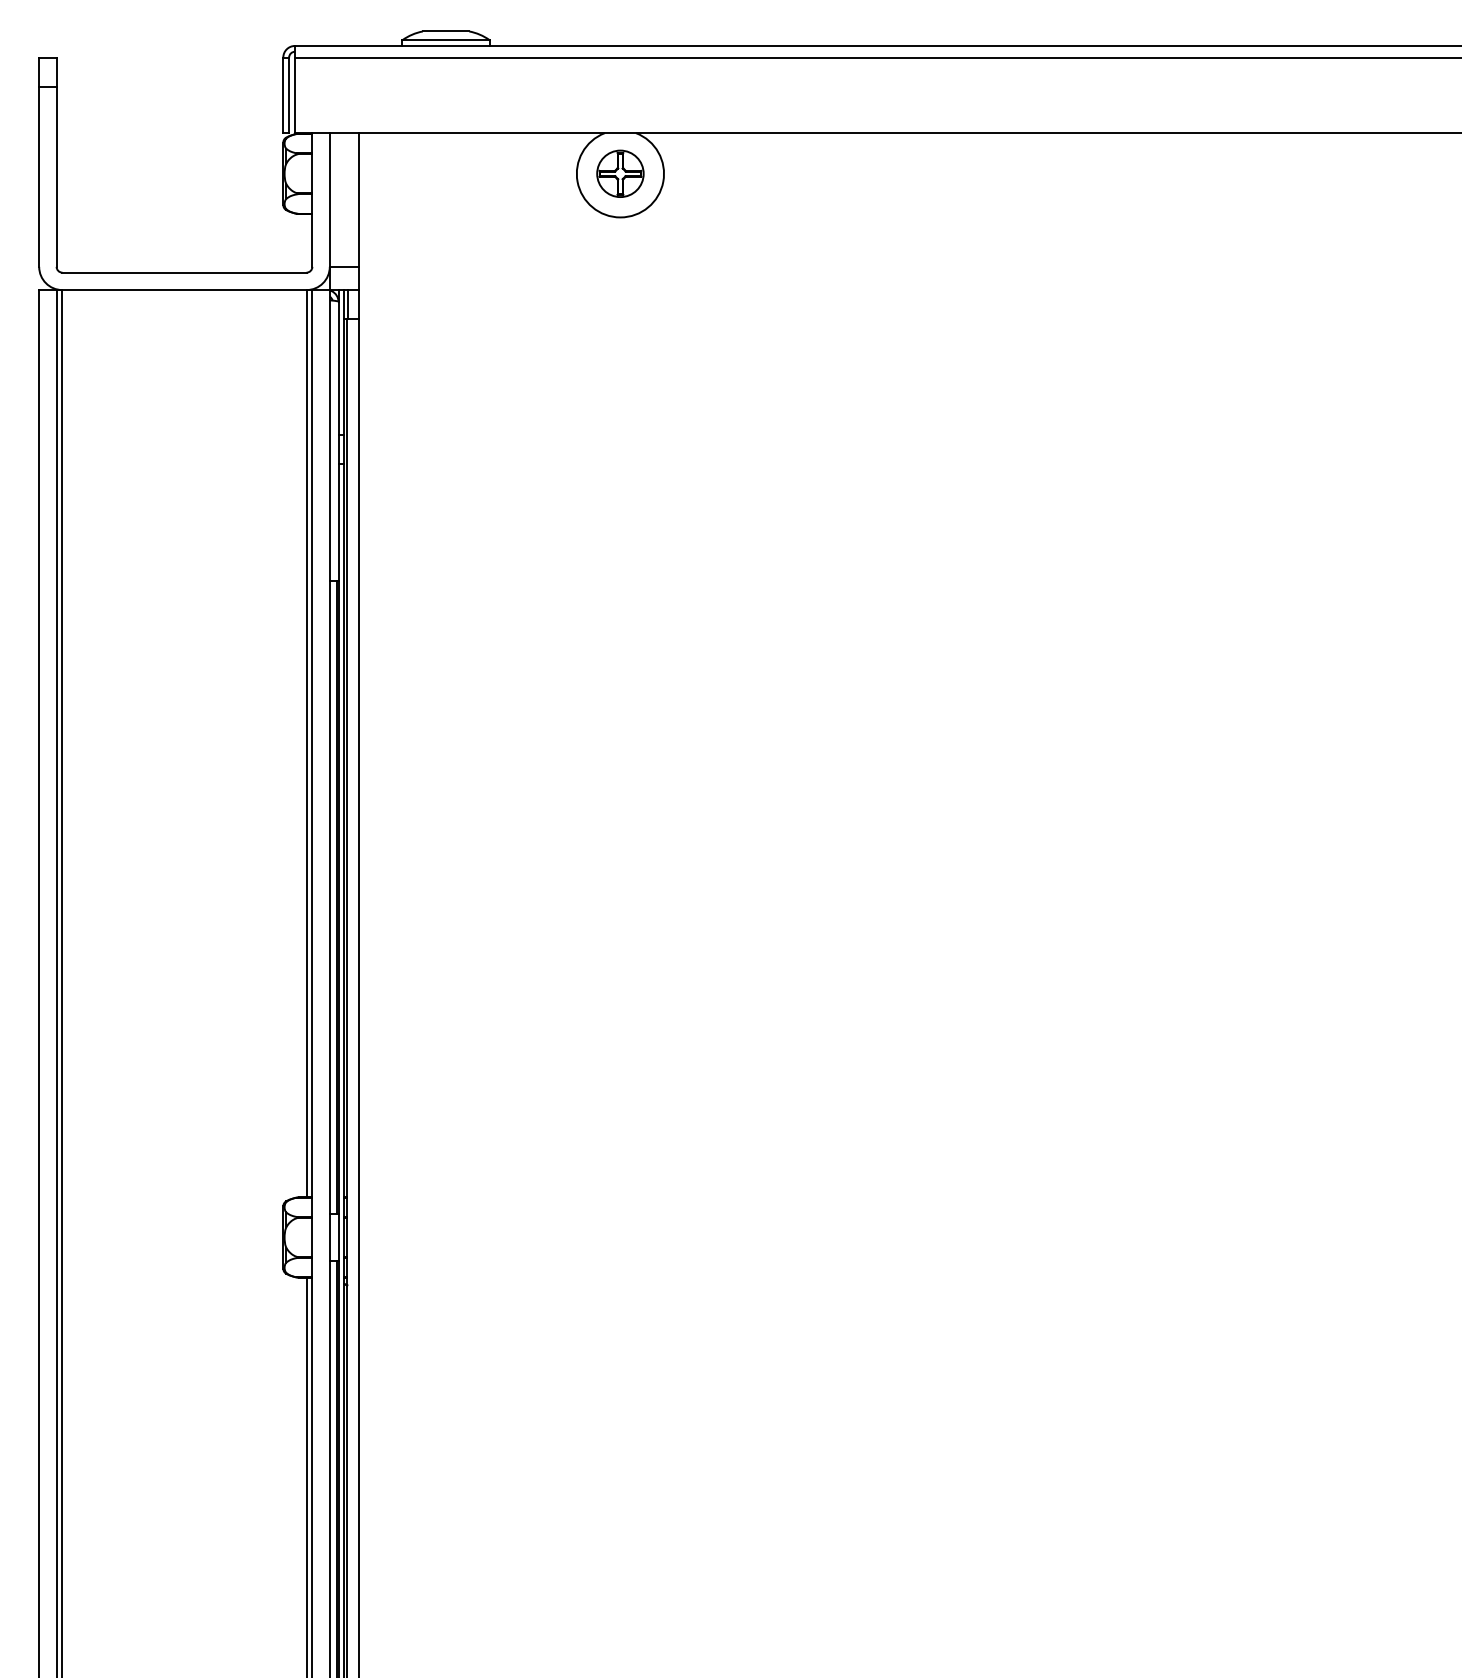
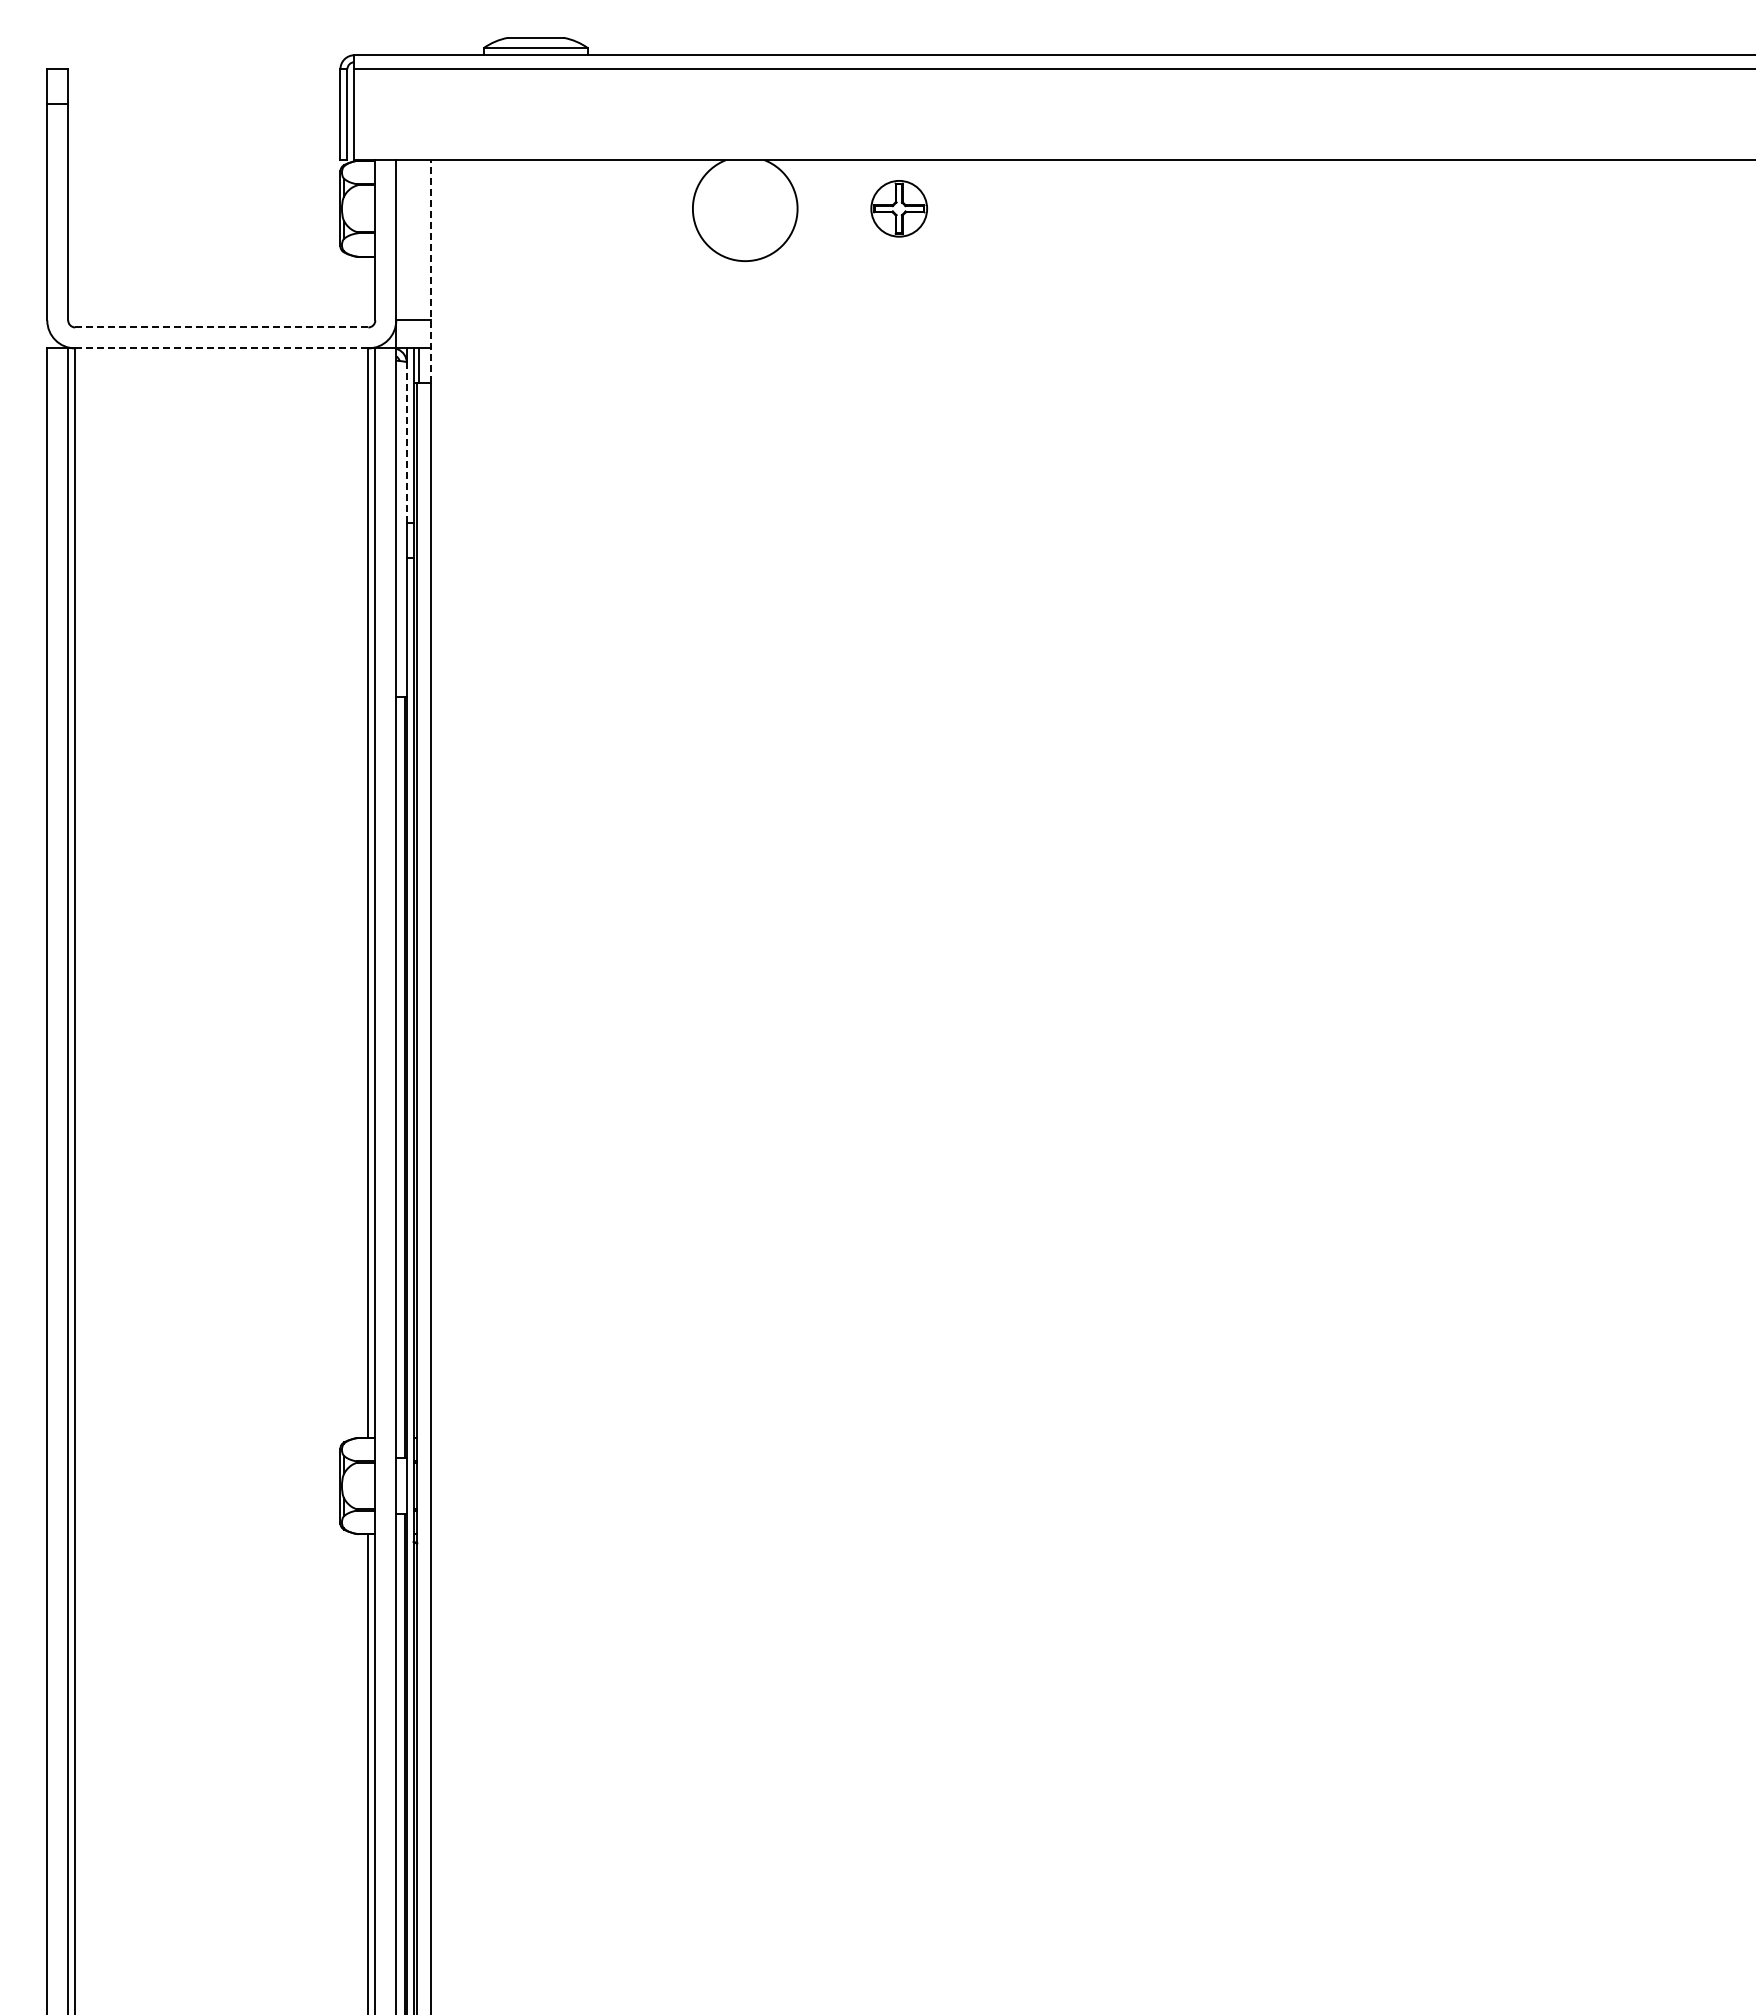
part: (619, 173) -> (898, 208), moved
line: (359, 226) -> (431, 271), solid -> dashed
line: (184, 272) -> (221, 327), solid -> dashed
line: (184, 290) -> (221, 348), solid -> dashed
line: (338, 369) -> (406, 443), solid -> dashed

